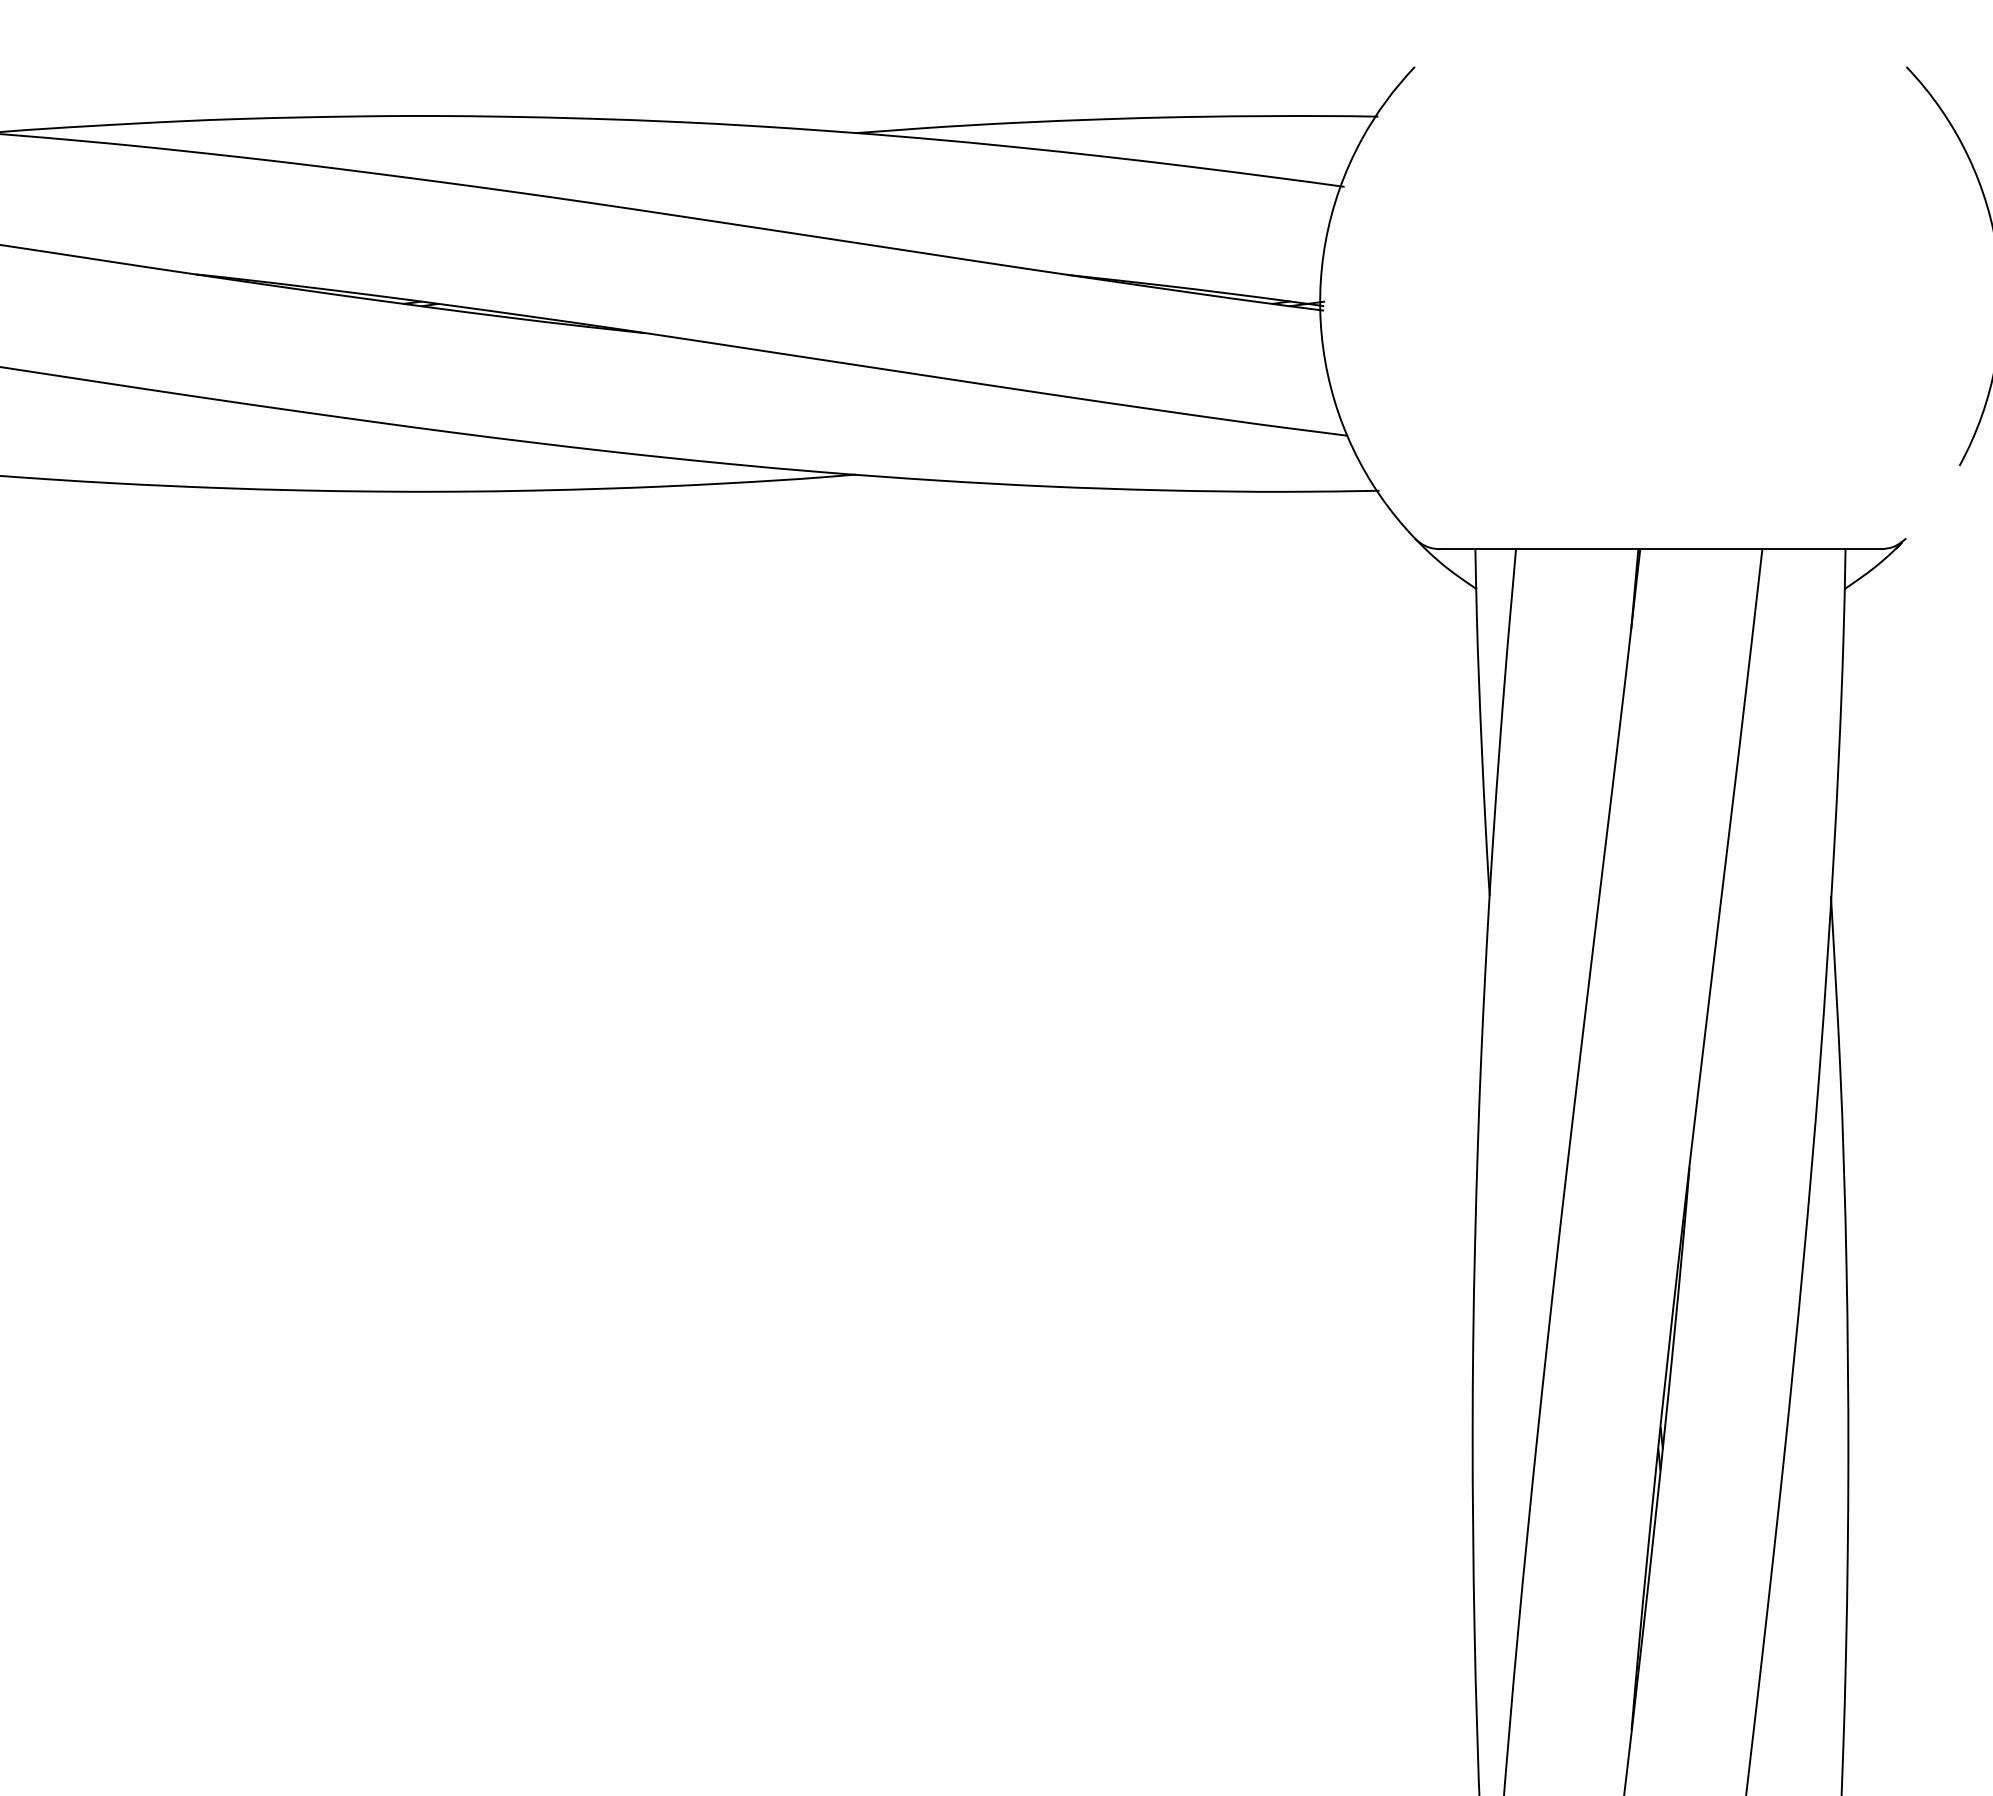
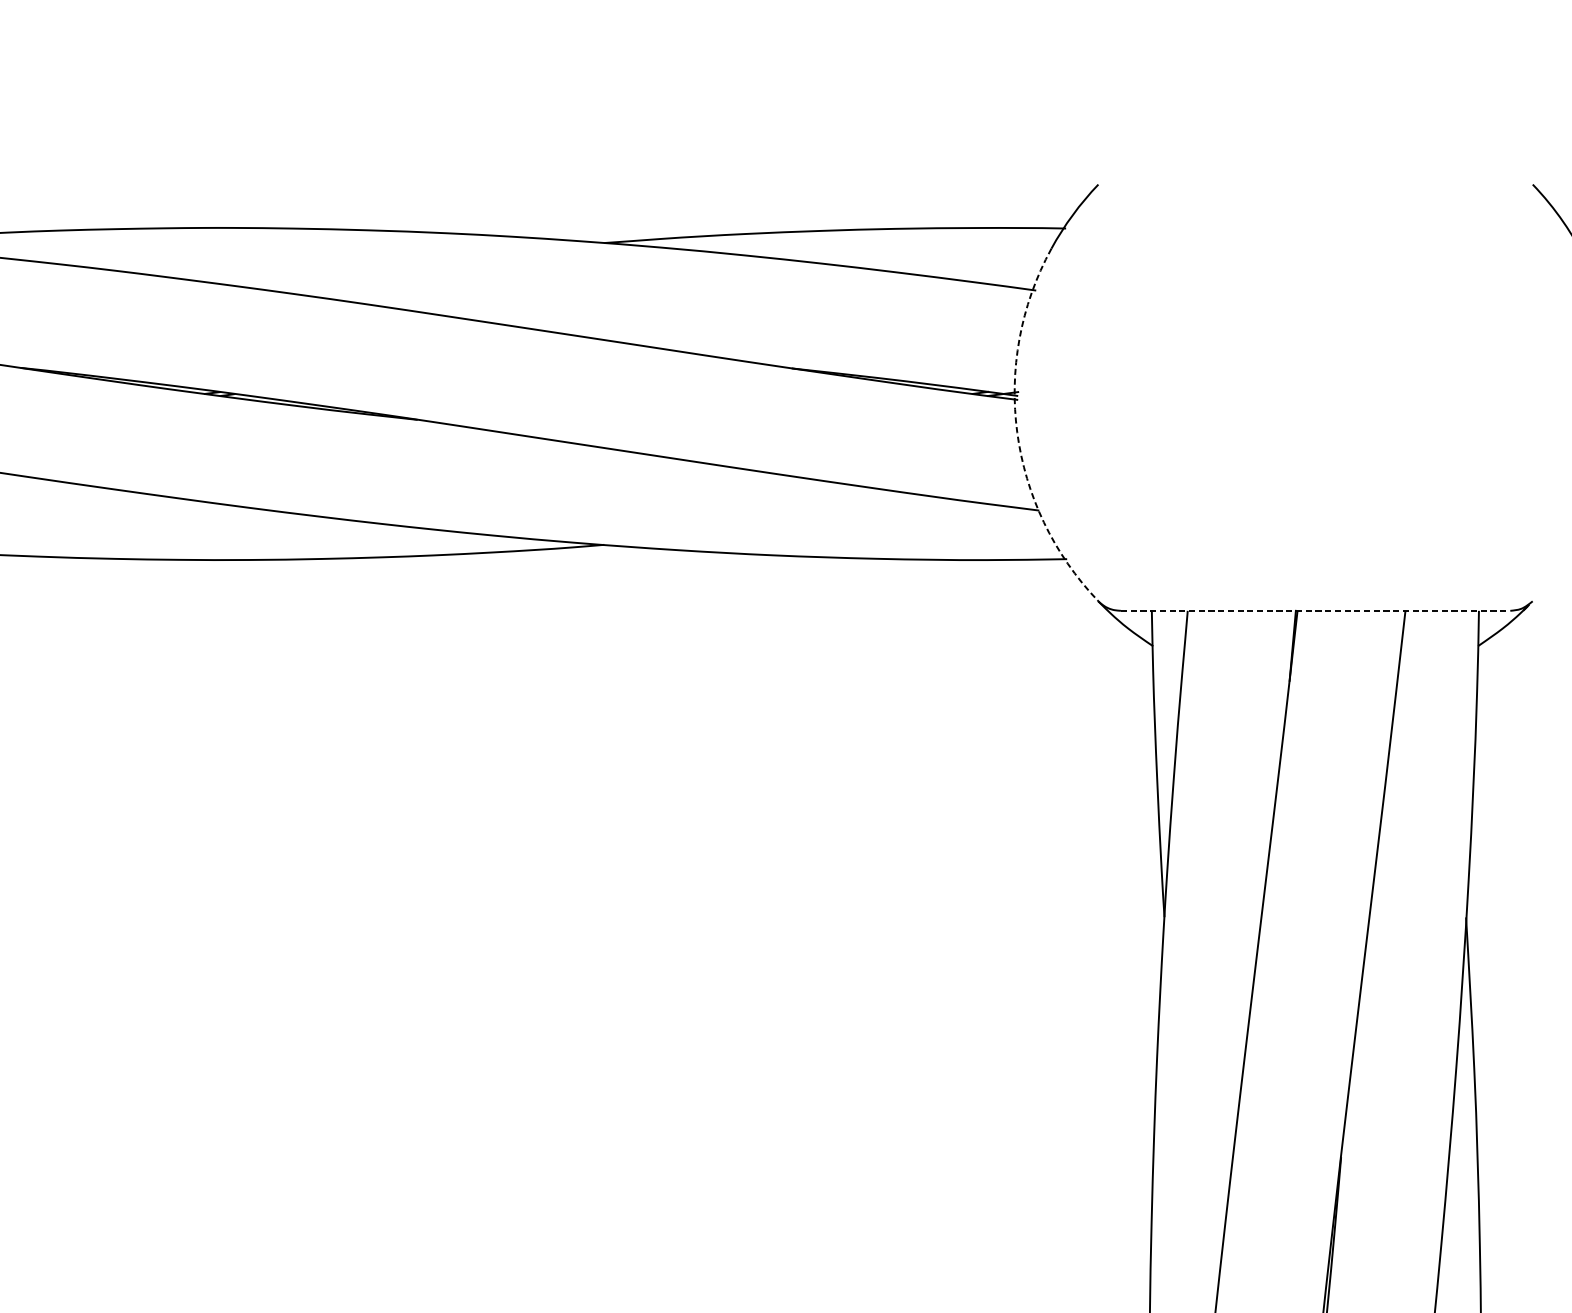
arc: (1323, 347) -> (1017, 432), solid -> dashed
line: (1661, 549) -> (1316, 611), solid -> dashed

